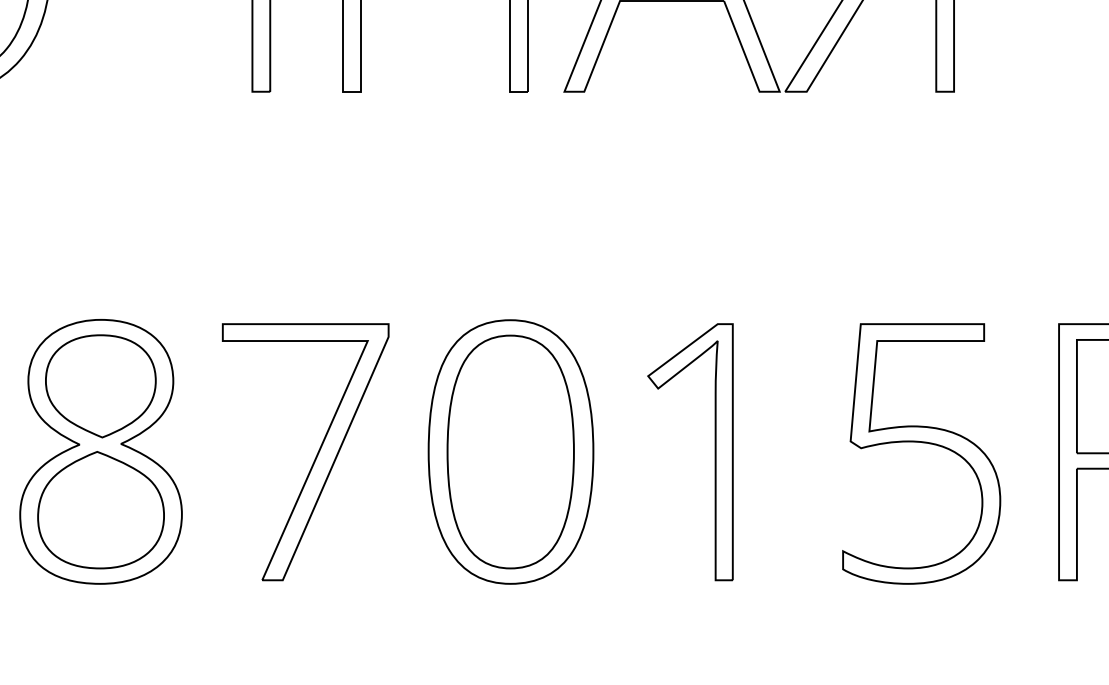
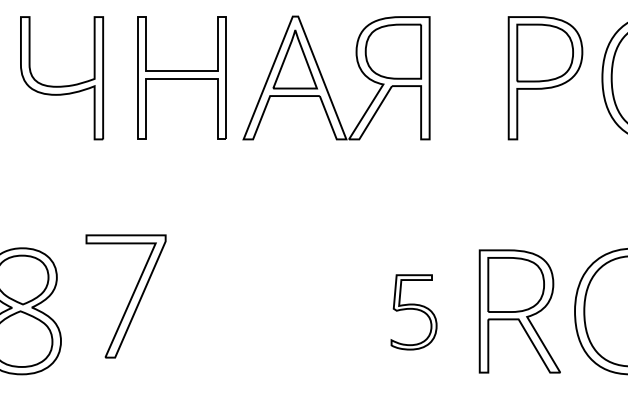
part: (304, 452) -> (125, 296), moved
part: (509, 452) -> (217, 311), removed
part: (712, 452) -> (314, 311), removed
part: (920, 454) -> (413, 312), size x0.6

